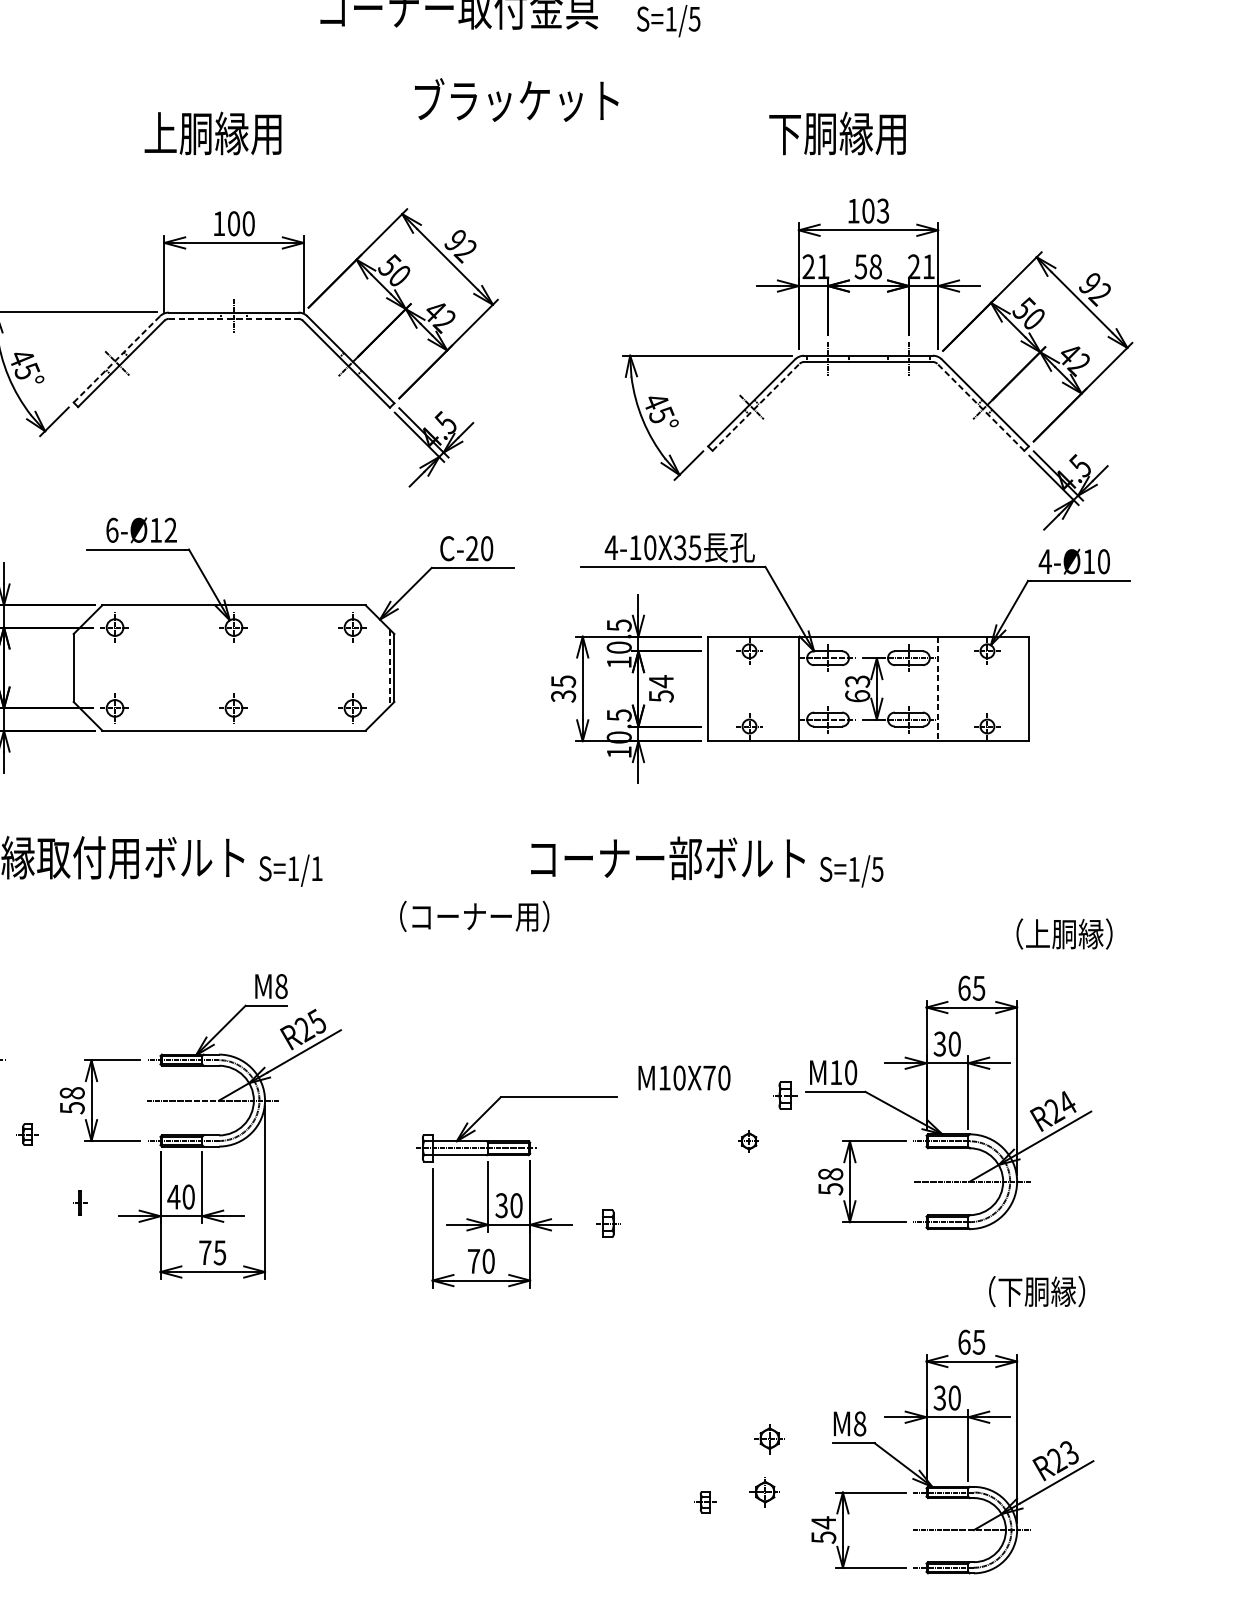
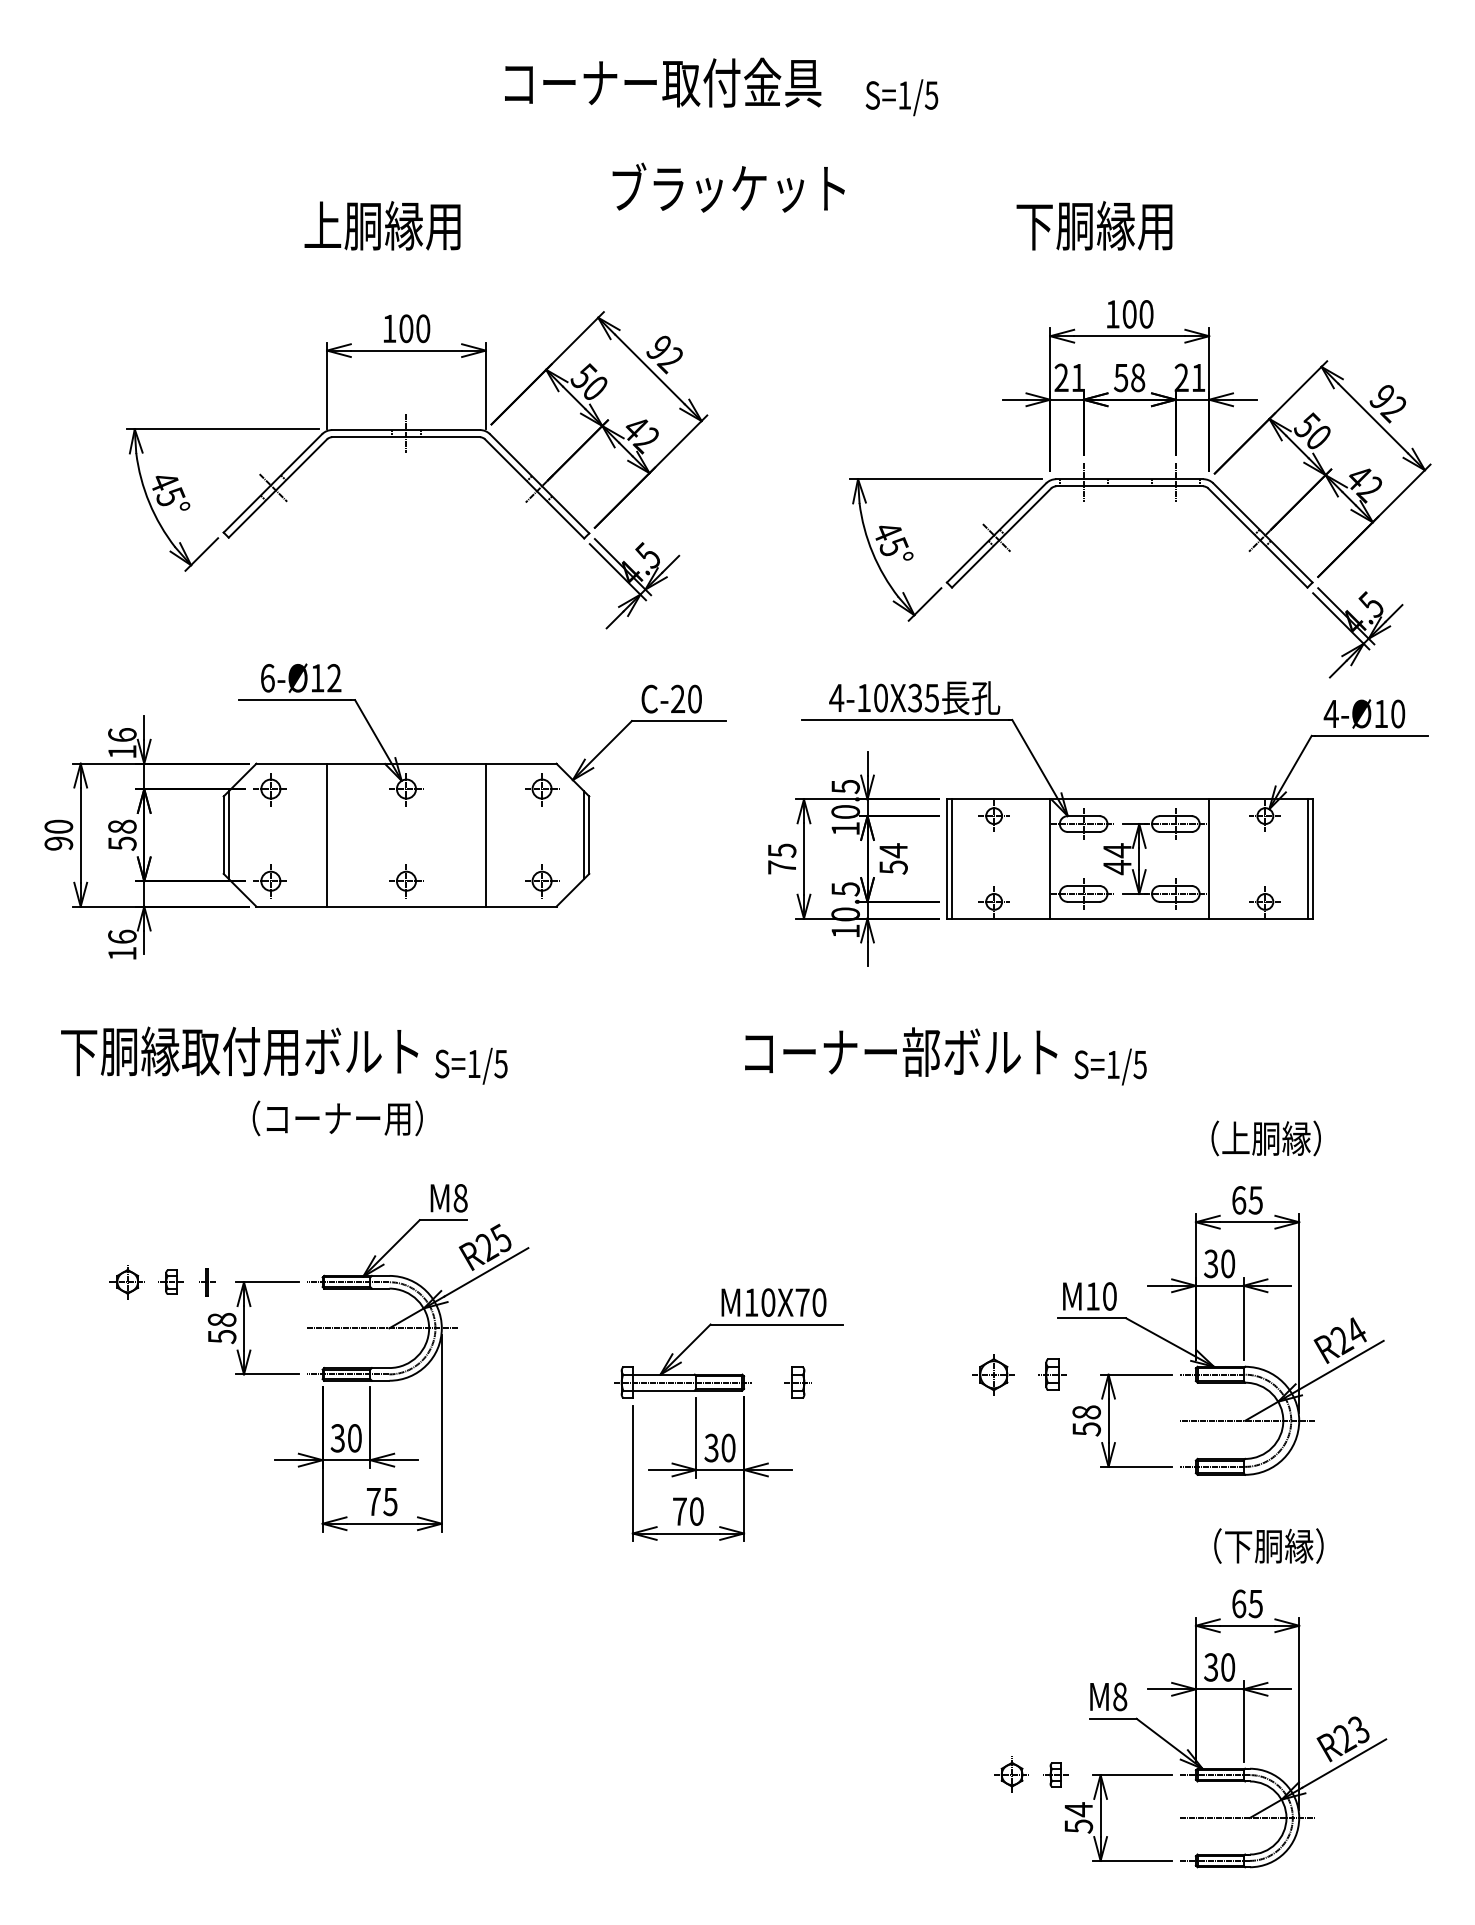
text: (883, 211) -> (1146, 314), 103 -> 100
line: (234, 319) -> (406, 437), dashed -> solid
line: (116, 359) -> (272, 483), dashed -> solid
line: (755, 406) -> (1001, 537), dashed -> solid
line: (980, 406) -> (1257, 537), dashed -> solid
line: (77, 667) -> (228, 834), added
line: (164, 667) -> (327, 834), added
line: (303, 667) -> (485, 834), added
line: (390, 668) -> (584, 835), dashed -> solid
line: (713, 688) -> (952, 858), added
line: (1024, 688) -> (1307, 858), added
text: (857, 689) -> (1117, 859), 63 -> 44
line: (938, 689) -> (1209, 859), dashed -> solid
text: (562, 696) -> (781, 867), 35 -> 75
text: (316, 869) -> (500, 1064), S=1/1 -> S=1/5
text: (474, 916) -> (337, 1118), moved
text: (1063, 934) -> (1265, 1138), moved
text: (684, 1077) -> (773, 1302), moved
part: (784, 1095) -> (1052, 1374), moved
part: (27, 1134) -> (170, 1281), moved
part: (748, 1141) -> (993, 1374), size x1.67
text: (173, 1197) -> (337, 1438), 40 -> 30
part: (80, 1203) -> (207, 1282), moved
part: (607, 1223) -> (797, 1382), moved
text: (1036, 1291) -> (1268, 1545), moved
part: (769, 1438) -> (1016, 1713), removed
part: (705, 1501) -> (1055, 1774), moved

